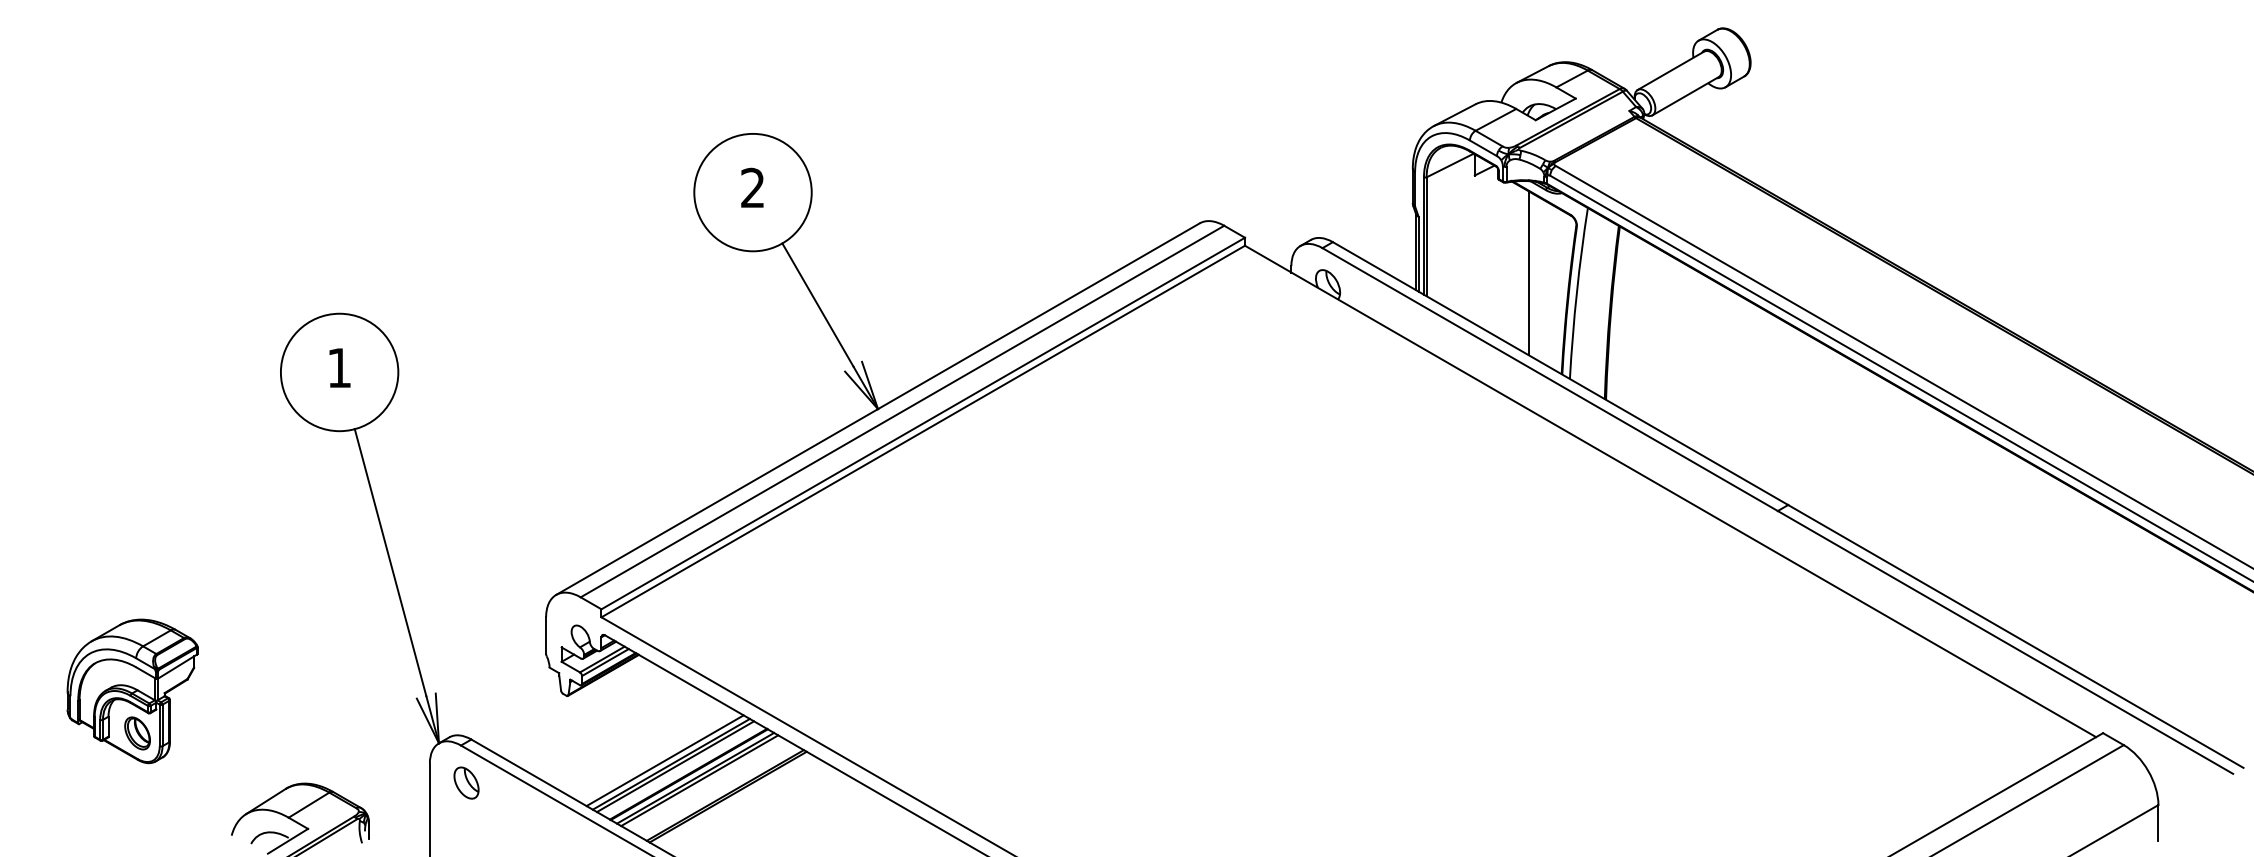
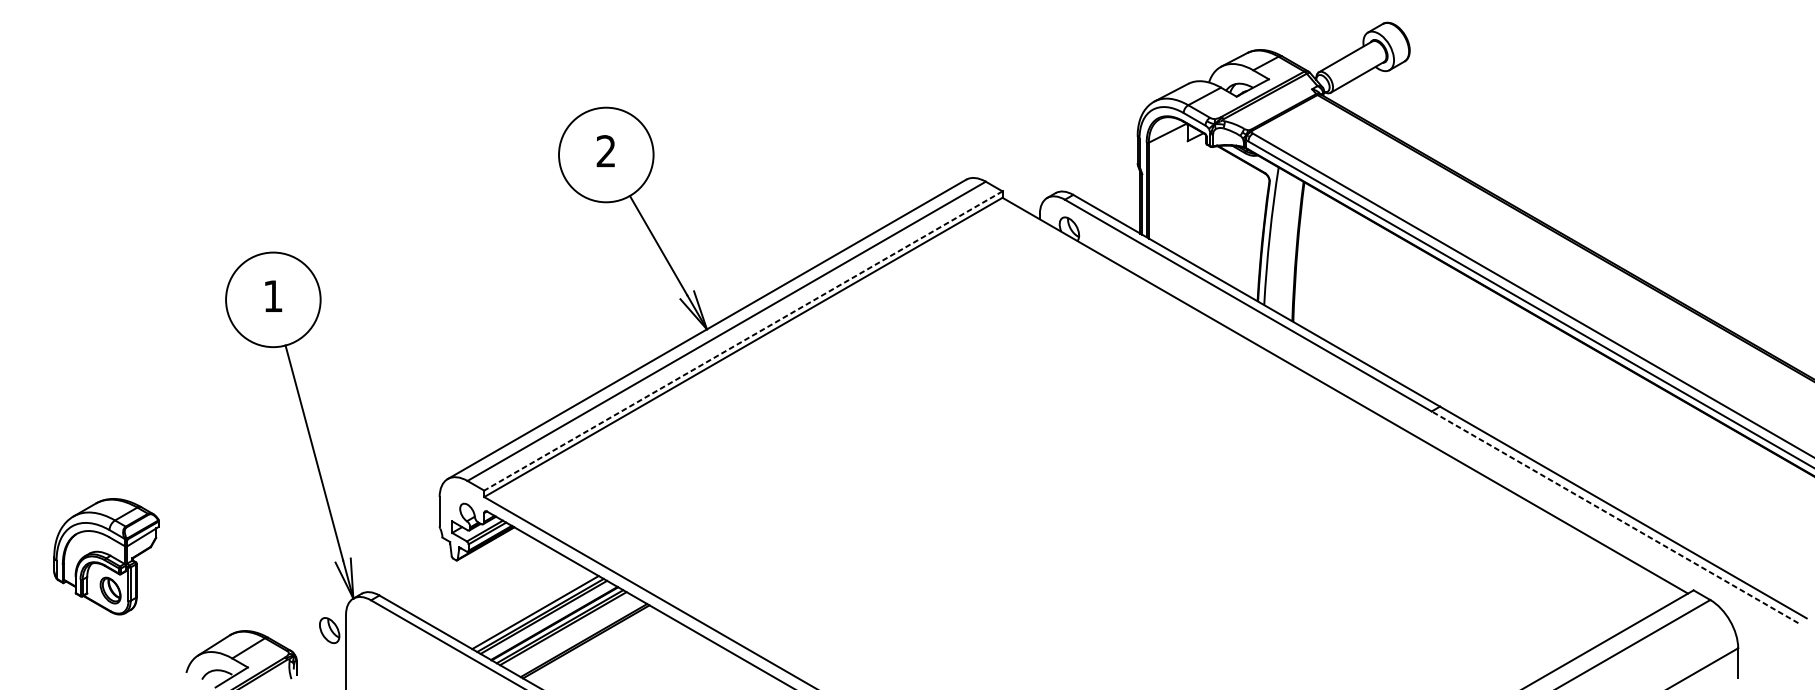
line: (1528, 273) -> (1230, 220), removed
line: (923, 423) -> (743, 340), solid -> dashed
line: (2005, 642) -> (1615, 517), solid -> dashed
part: (466, 782) -> (329, 630), moved

